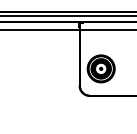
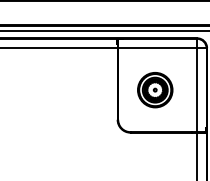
part: (101, 69) -> (155, 90), moved

